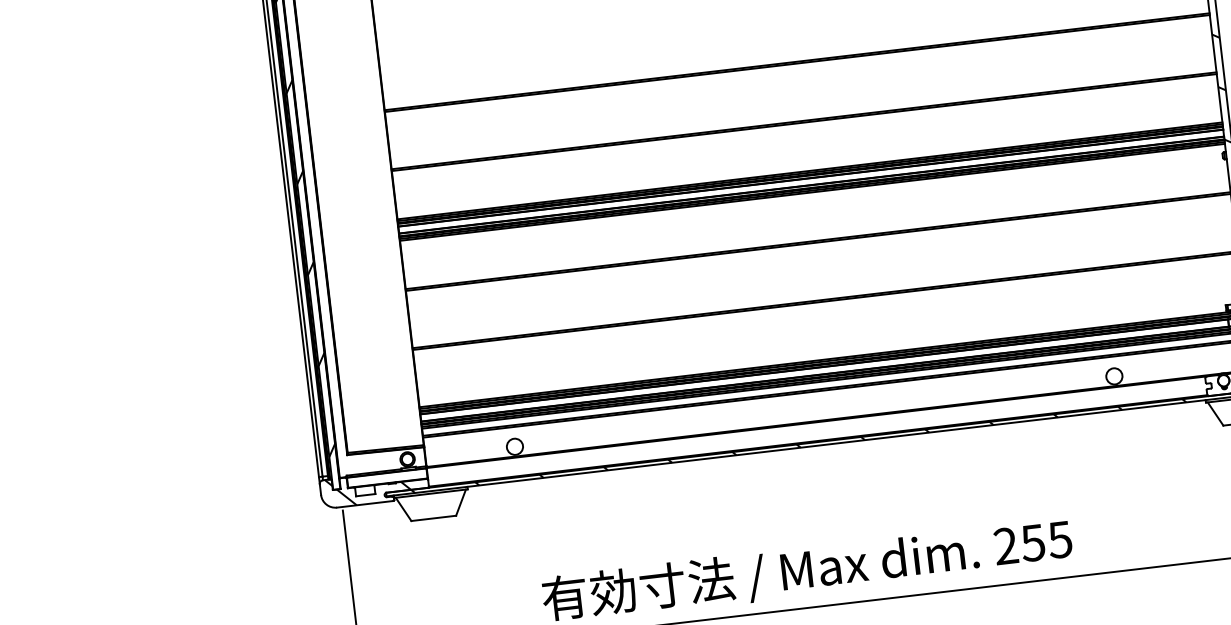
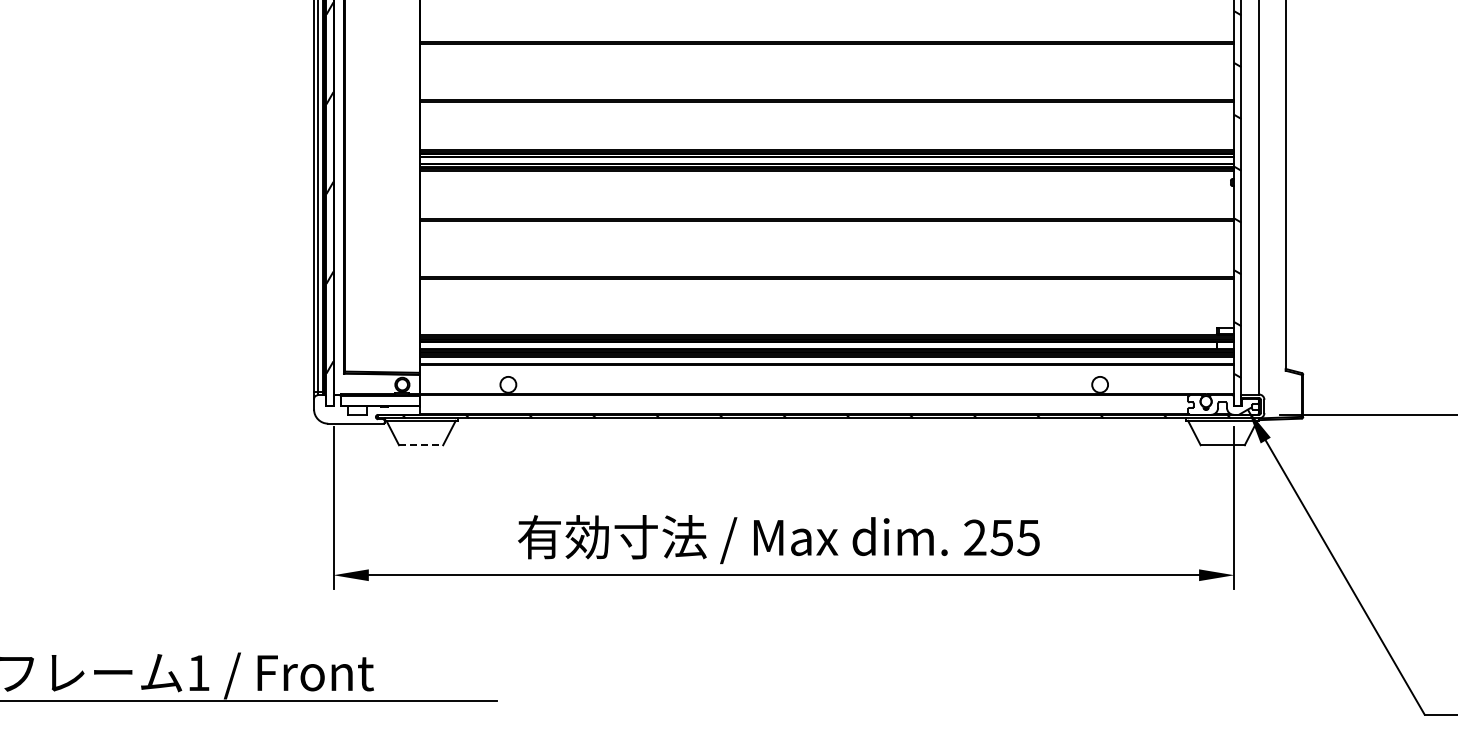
hatch: (368, 489) -> (360, 409), removed
line: (434, 518) -> (421, 445), solid -> dashed

